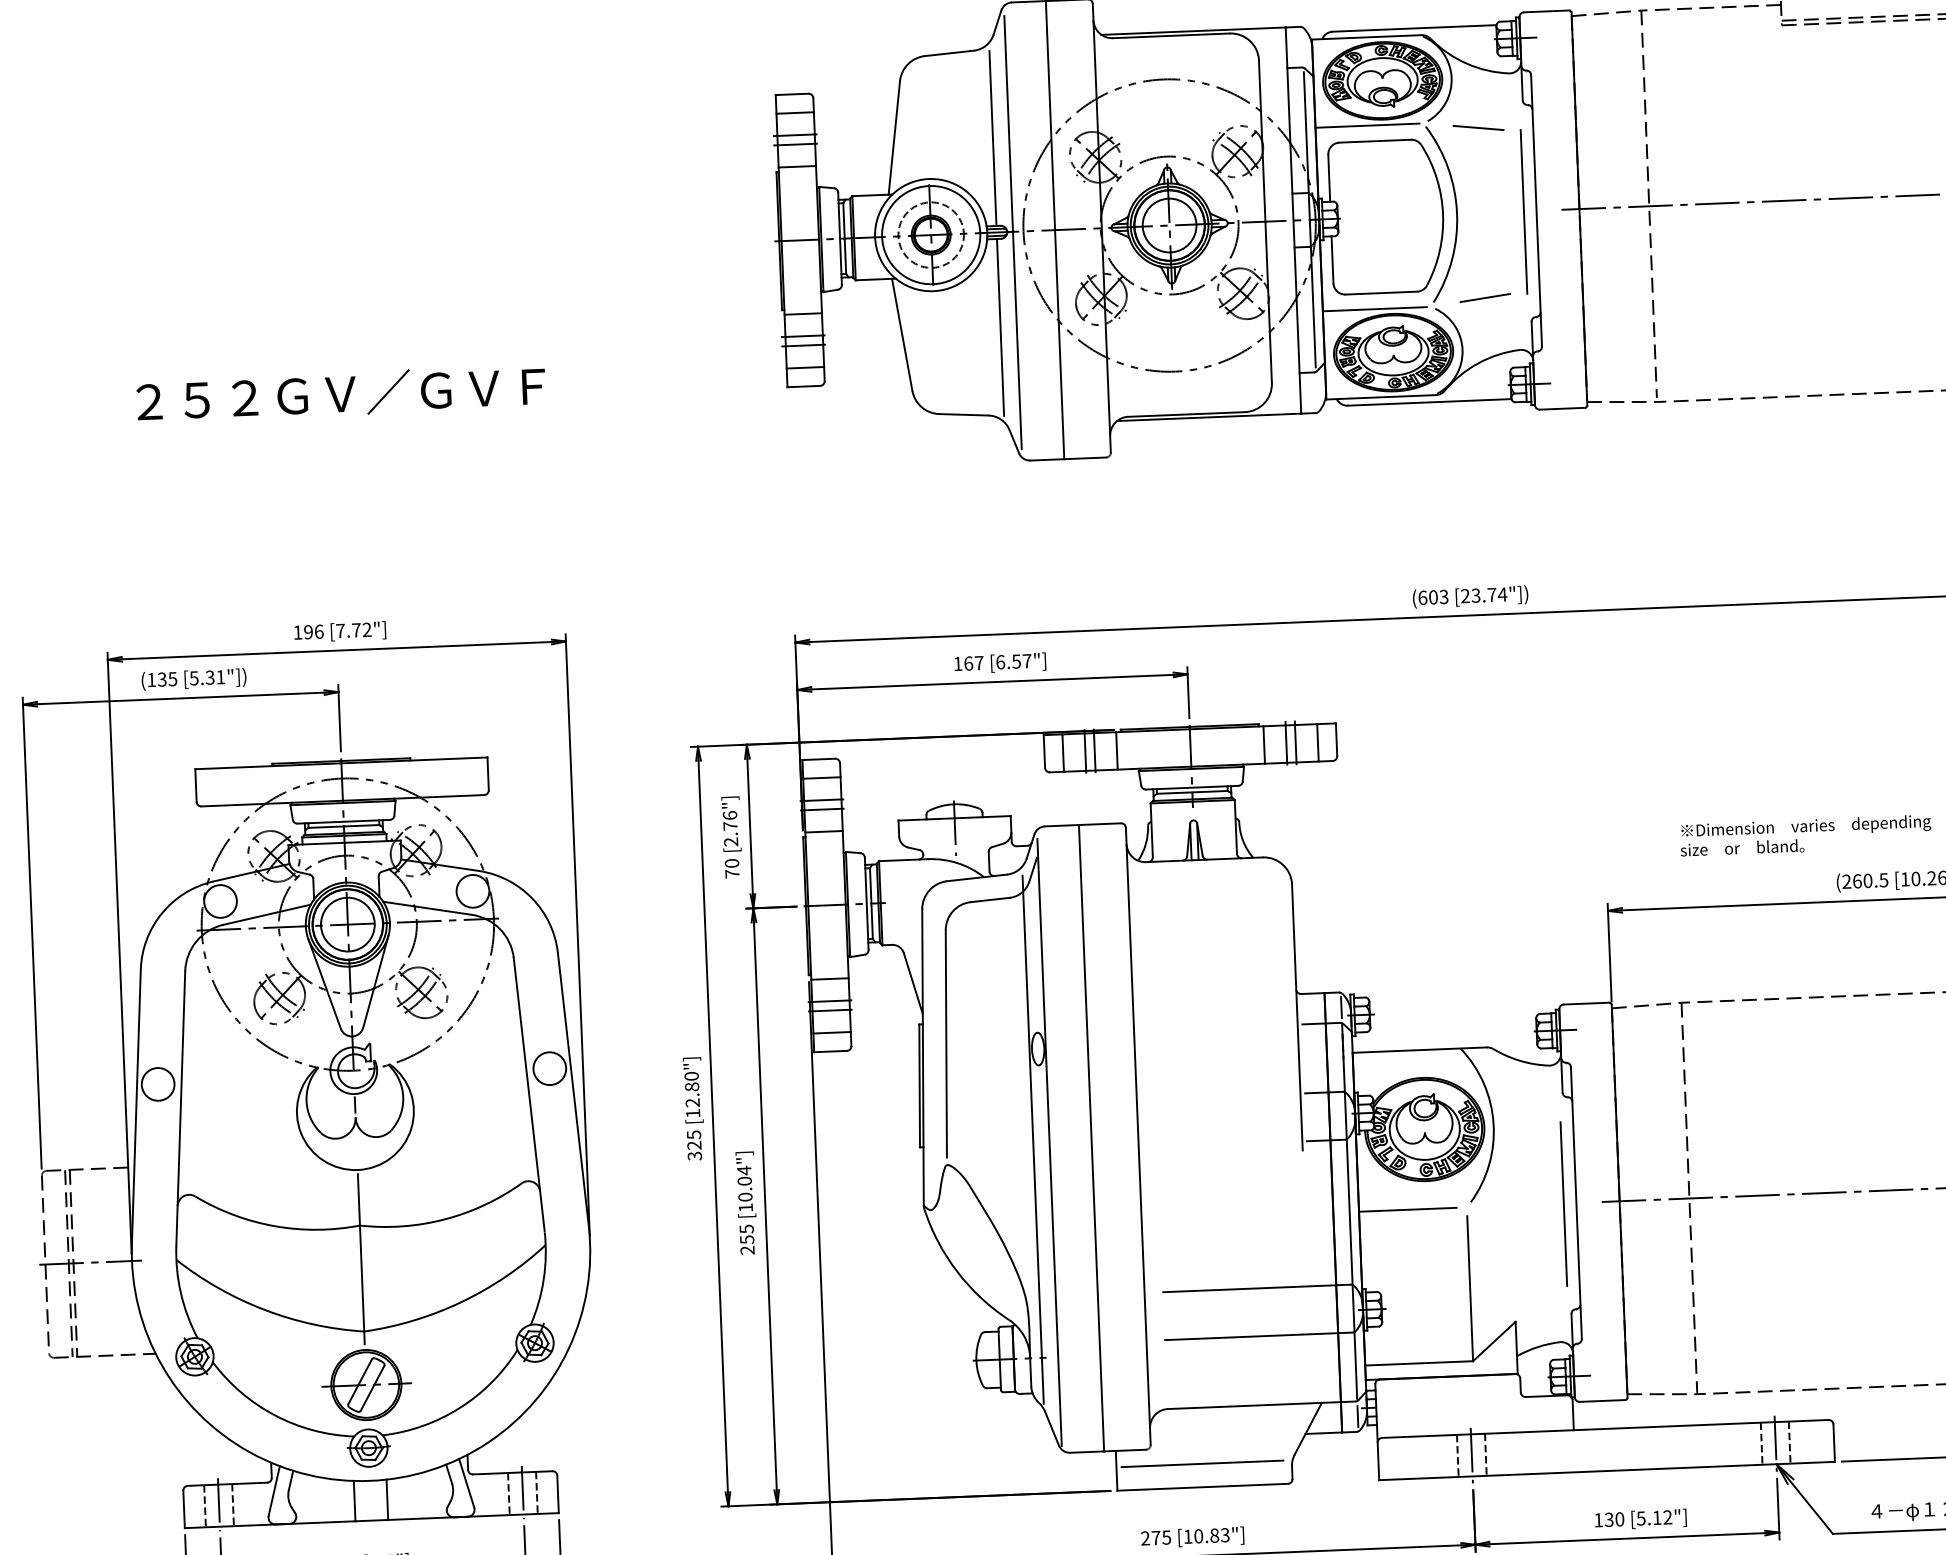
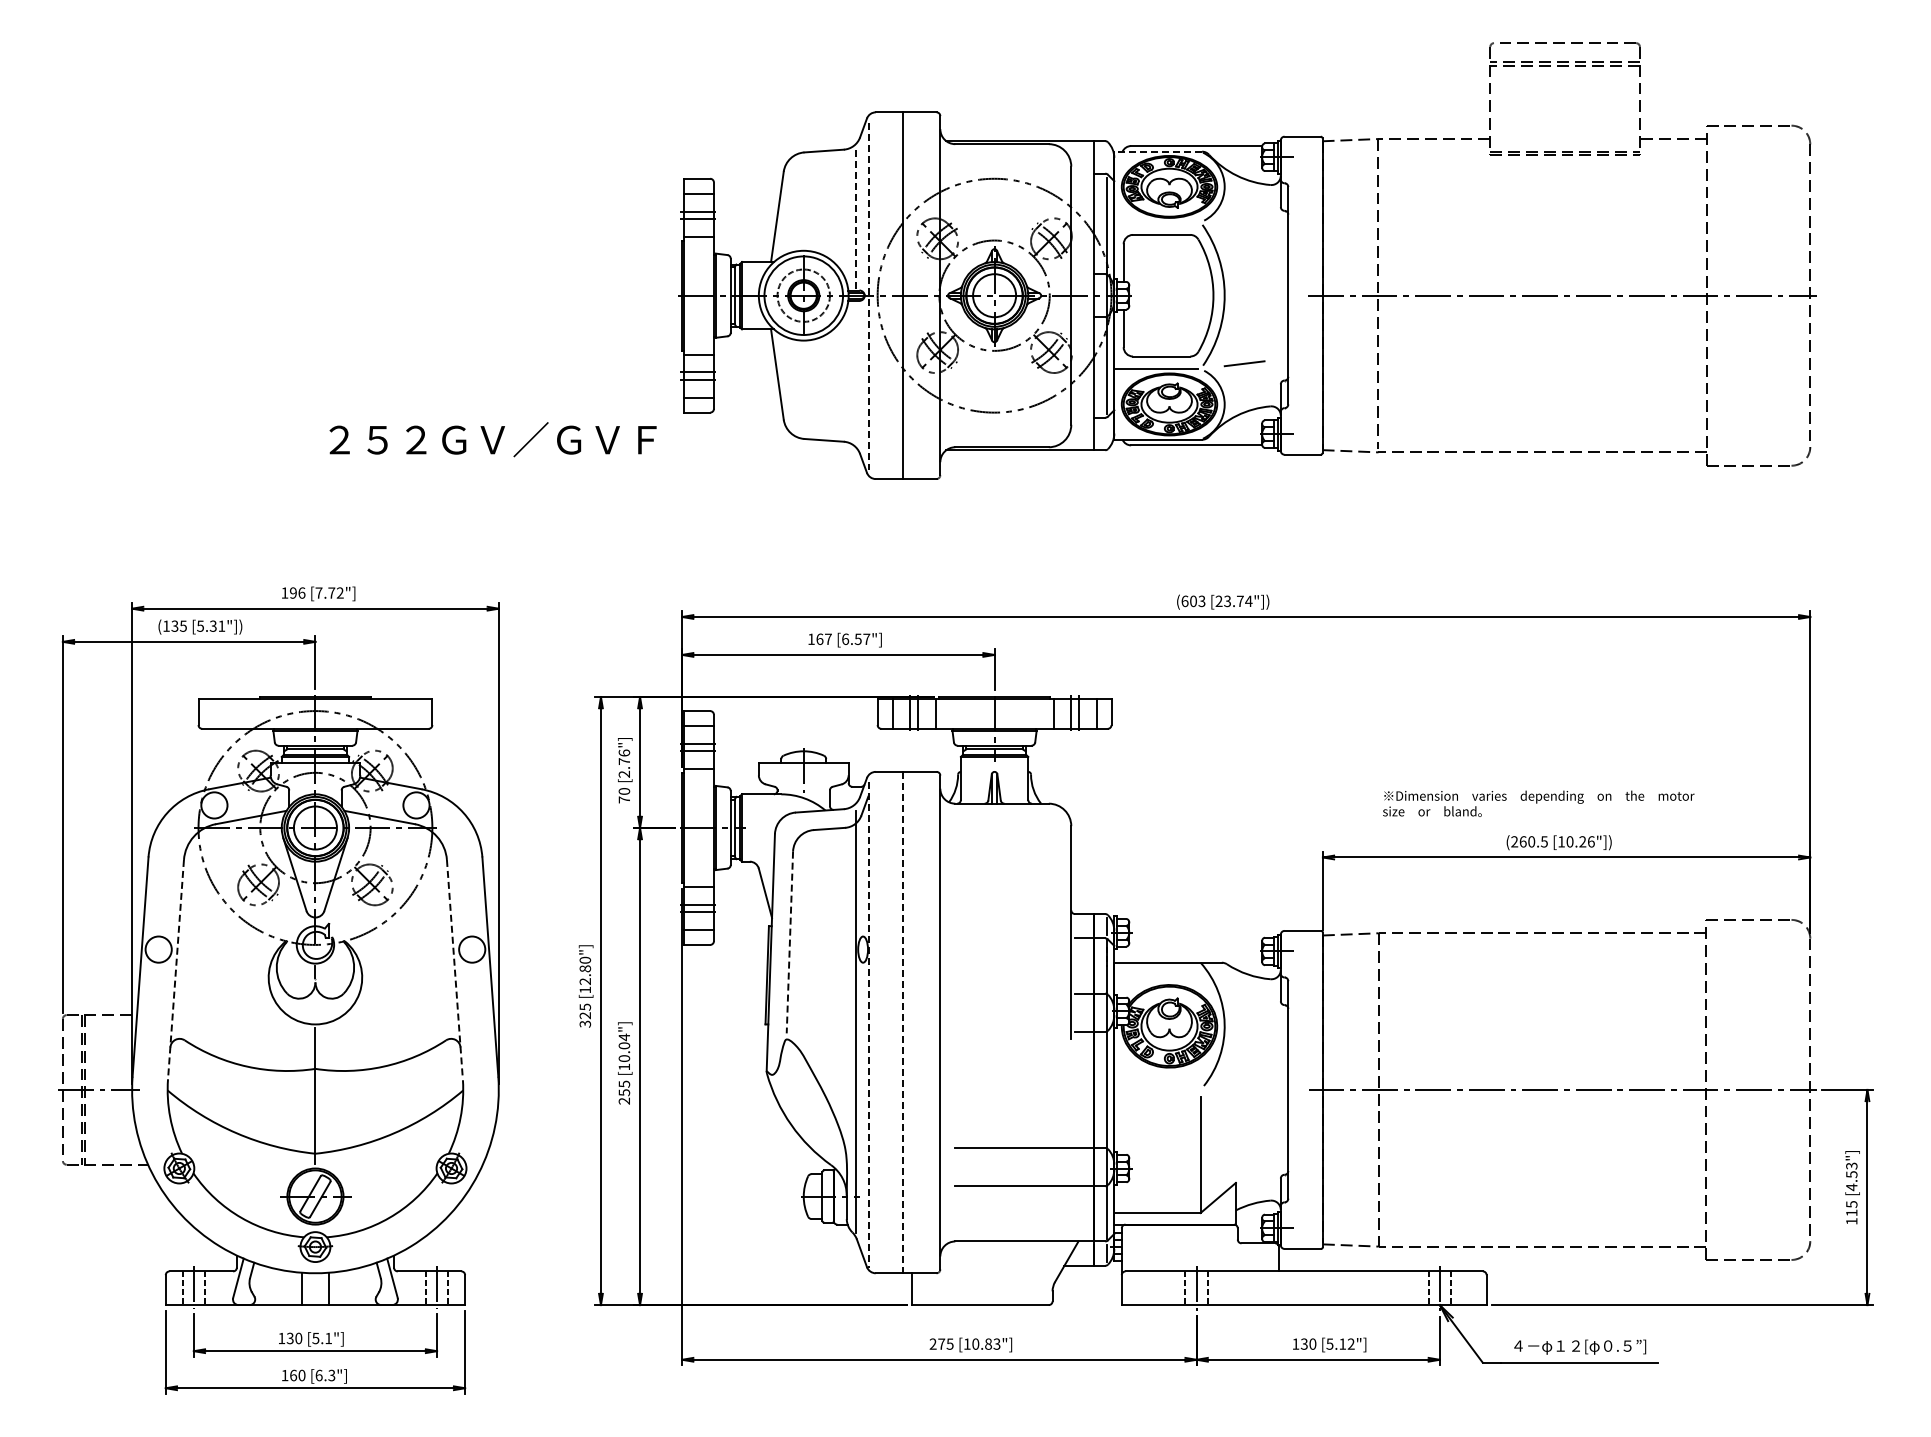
line: (1367, 37) -> (1158, 151), solid -> dashed
line: (1366, 126) -> (1155, 222), removed
line: (1478, 127) -> (1244, 227), removed
line: (993, 139) -> (856, 221), solid -> dashed
line: (1523, 212) -> (1277, 296), removed
line: (1013, 232) -> (869, 296), solid -> dashed
line: (1000, 327) -> (856, 371), removed
text: (340, 393) -> (492, 439), moved
line: (945, 1043) -> (789, 942), solid -> dashed
line: (528, 1094) -> (454, 969), solid -> dashed
line: (181, 1108) -> (176, 969), solid -> dashed
line: (1091, 1138) -> (902, 1022), solid -> dashed
line: (1049, 1142) -> (869, 1024), solid -> dashed
line: (1564, 1202) -> (1278, 1089), removed
line: (1407, 1209) -> (1153, 1089), removed
line: (1201, 1464) -> (980, 1286), removed

